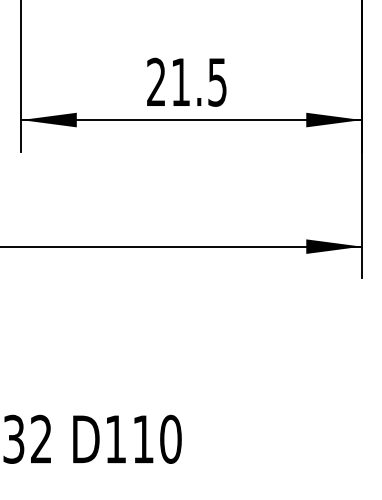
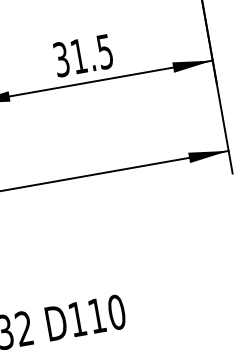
text: (156, 82) -> (61, 59), 21.5 -> 31.5

